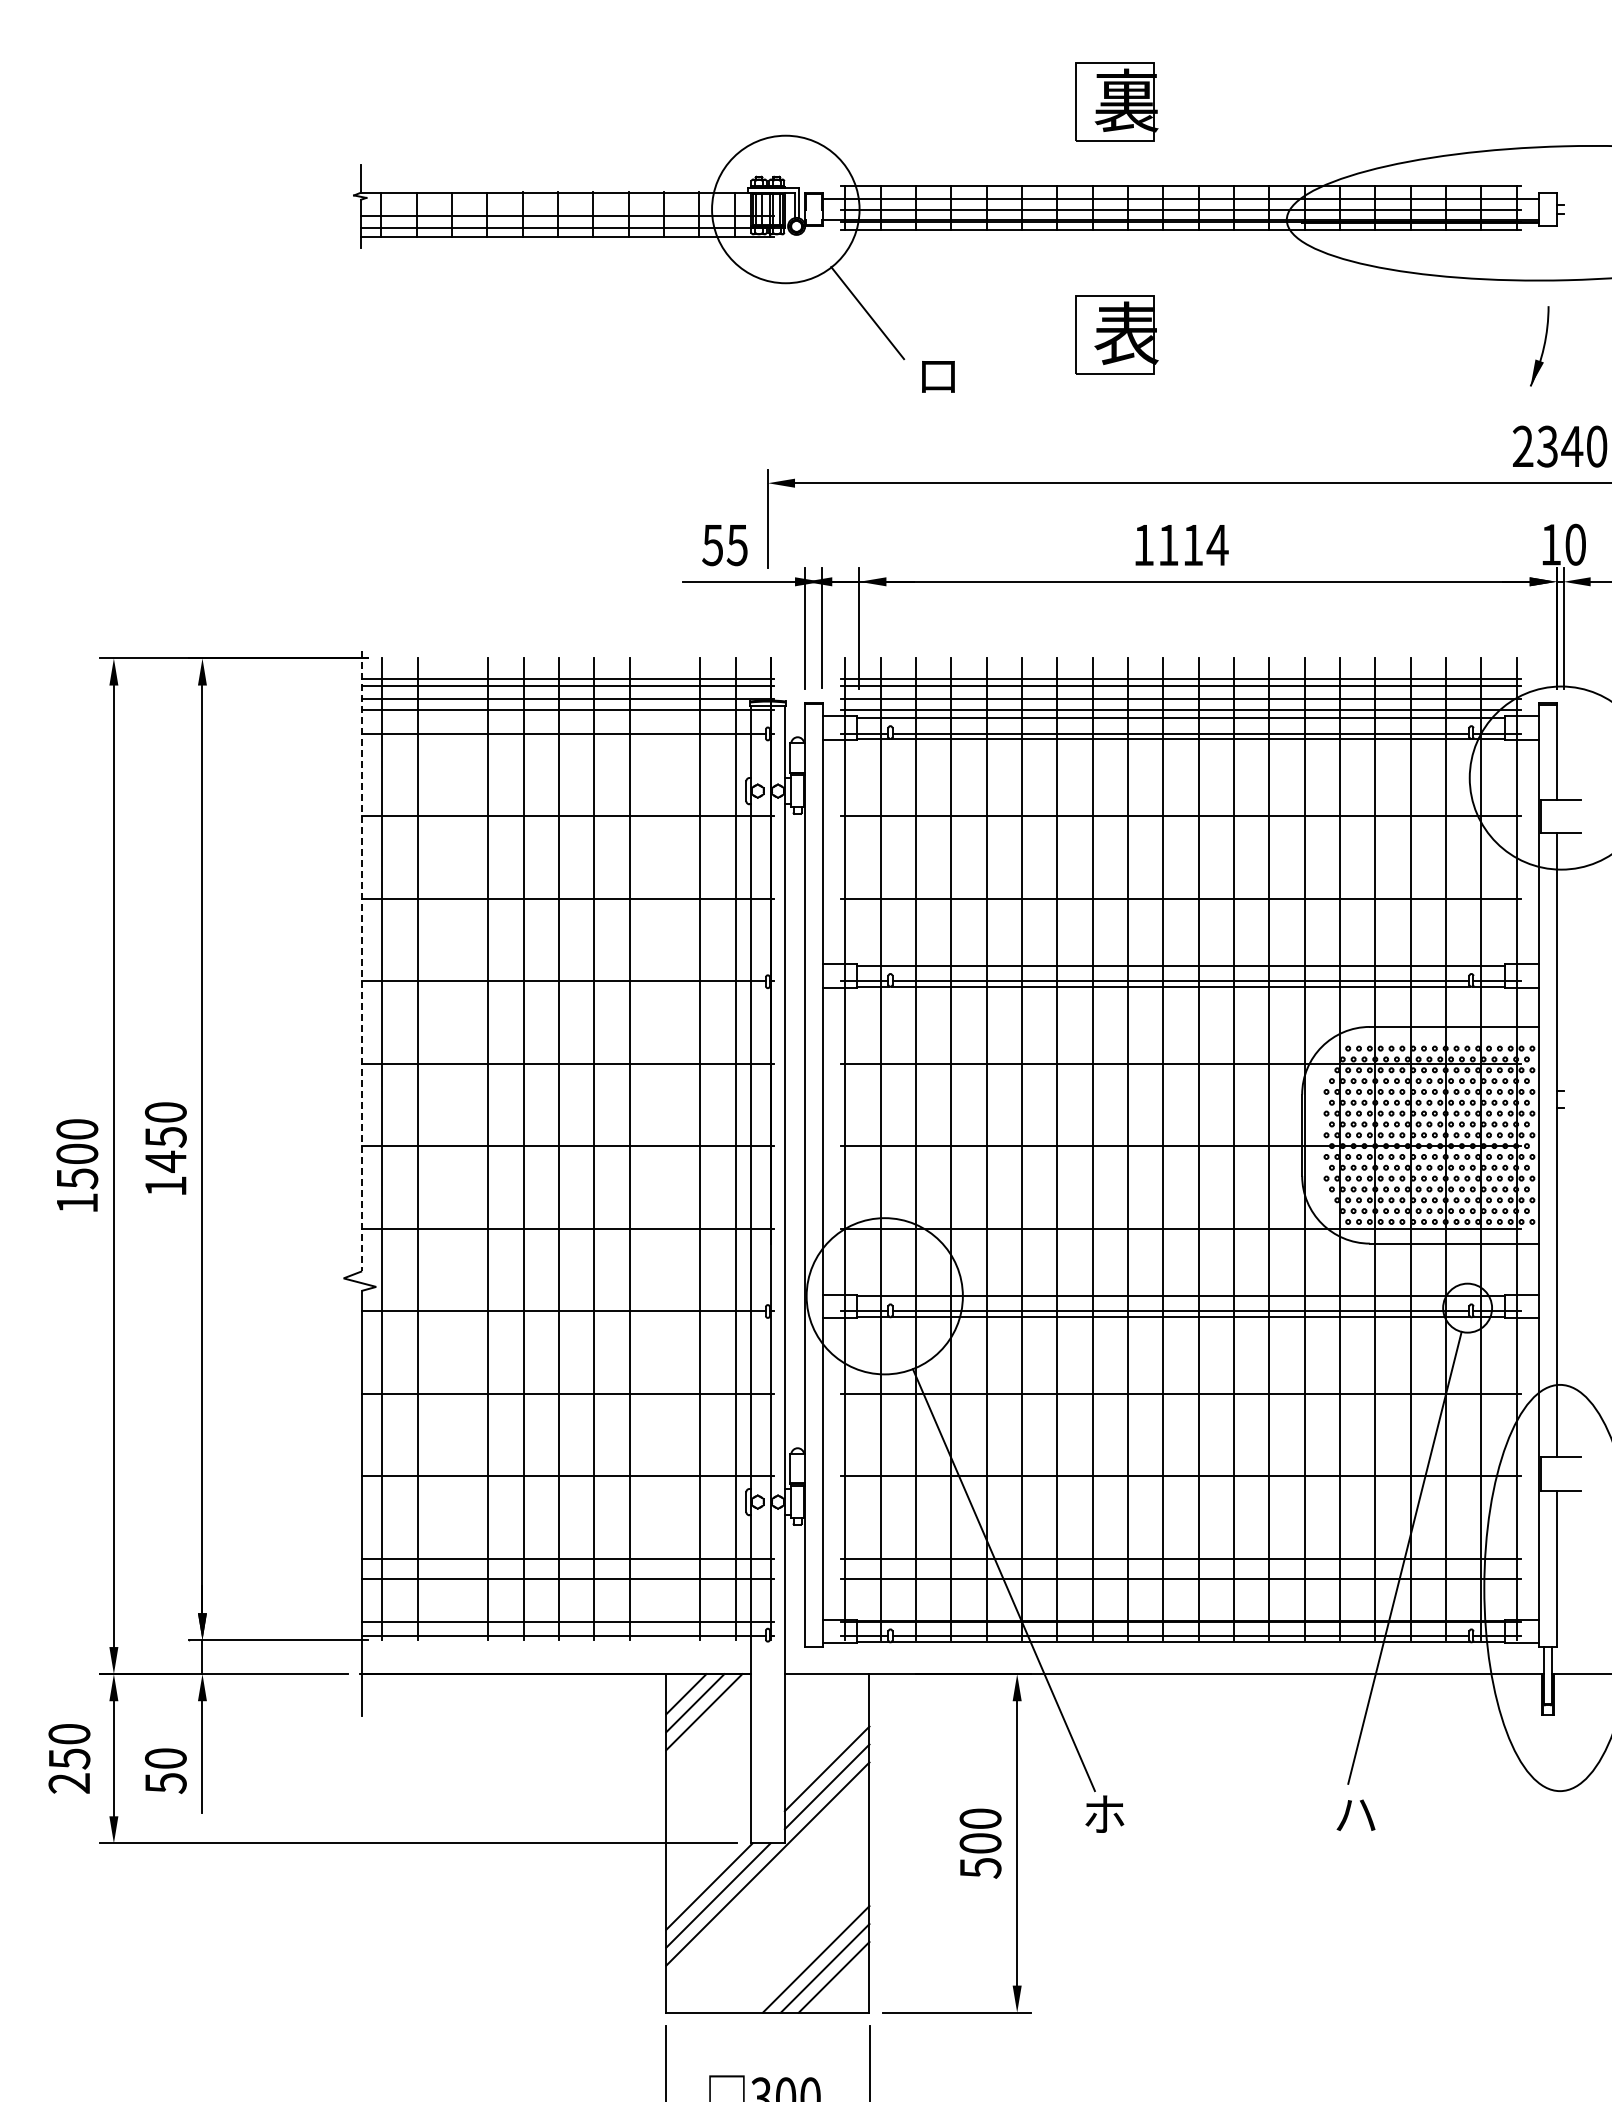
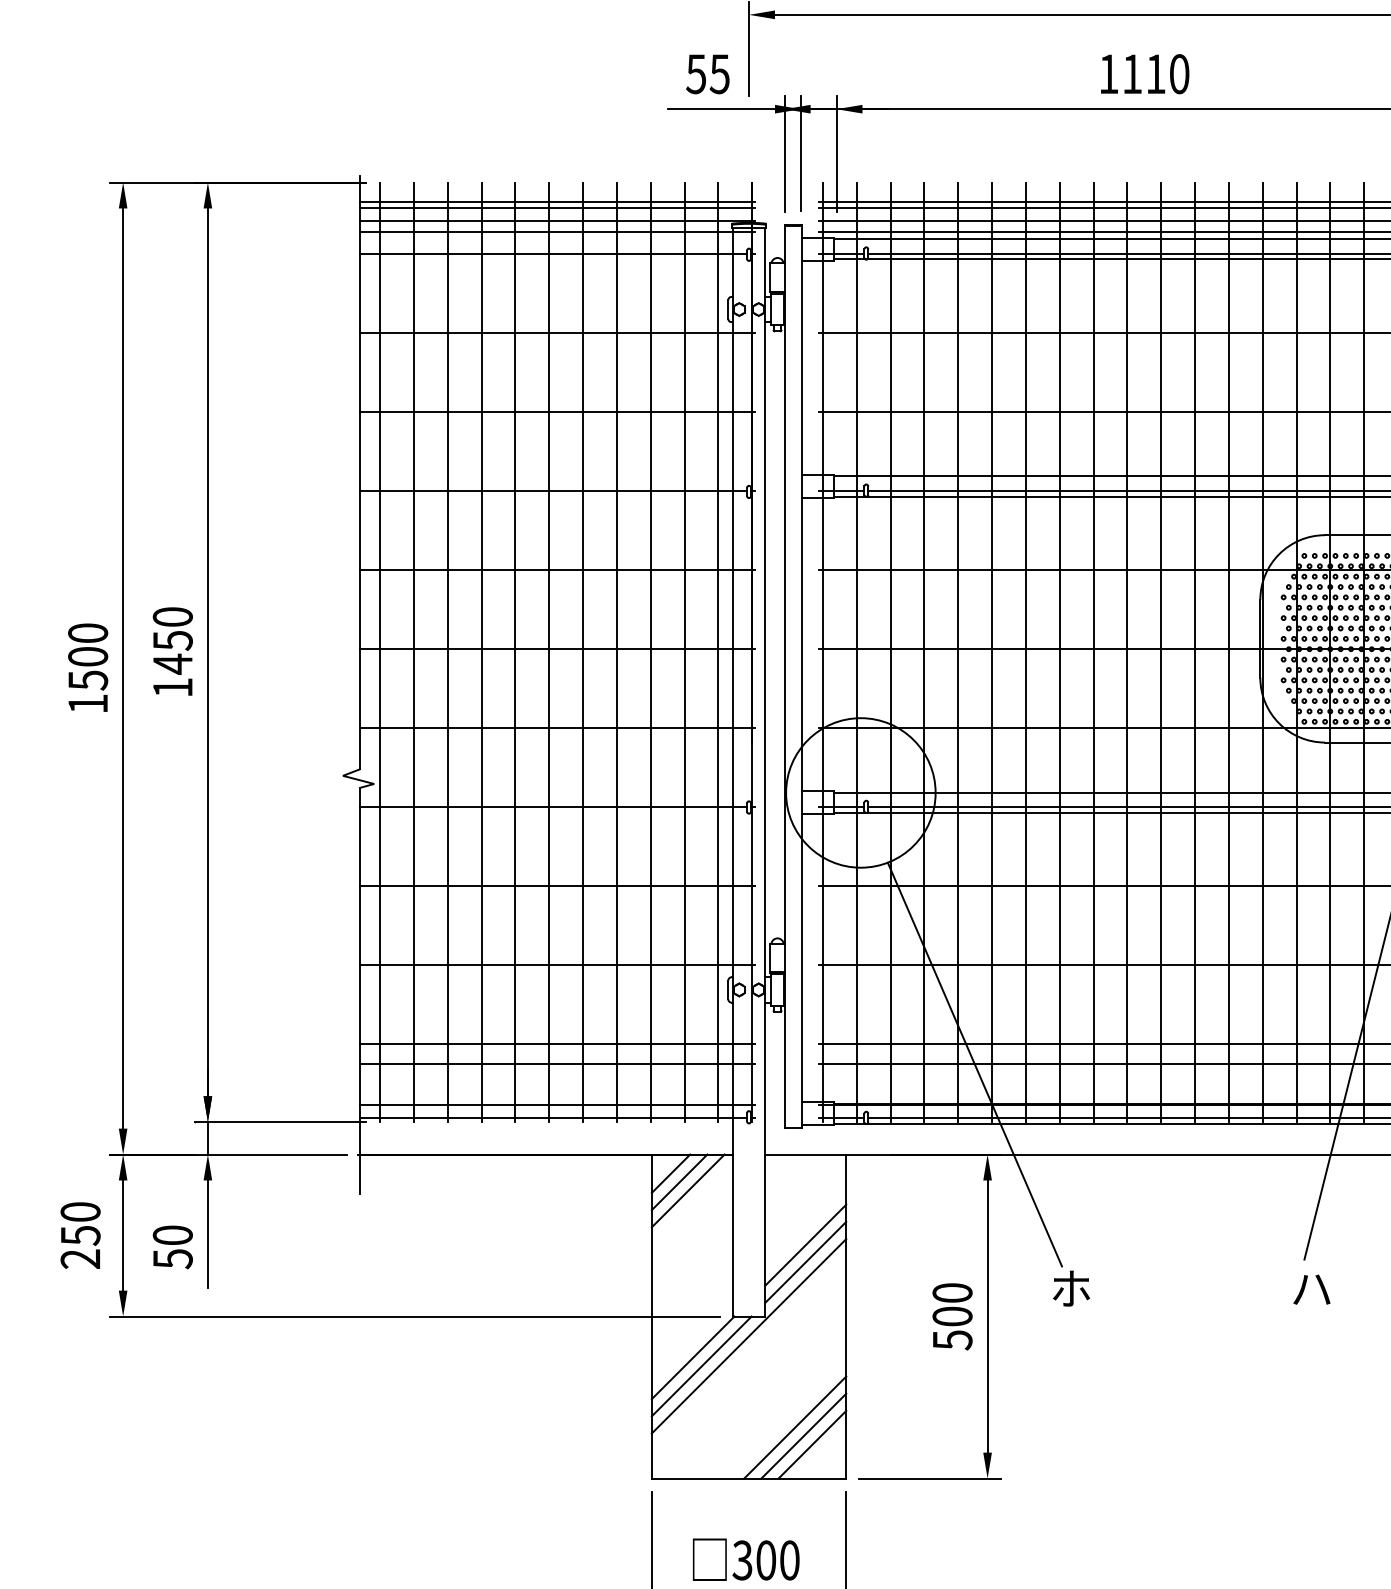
text: (1217, 545) -> (1179, 74), 1114 -> 1110
line: (361, 961) -> (360, 472), dashed -> solid
line: (453, 1149) -> (448, 652), added
line: (665, 1149) -> (651, 652), added

